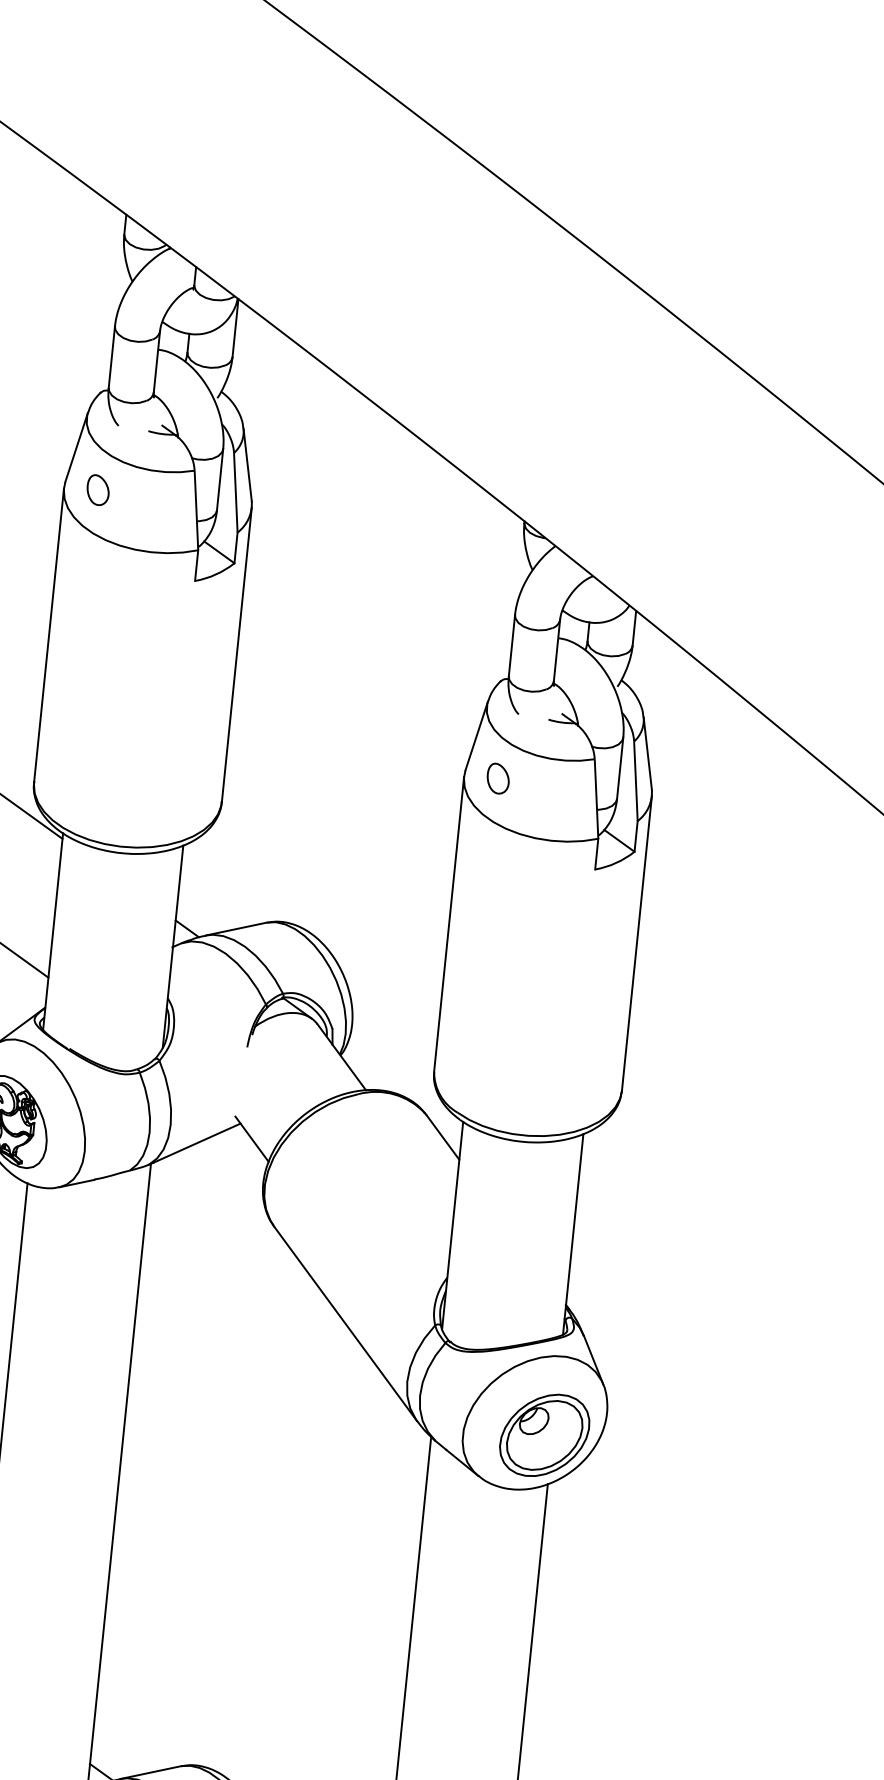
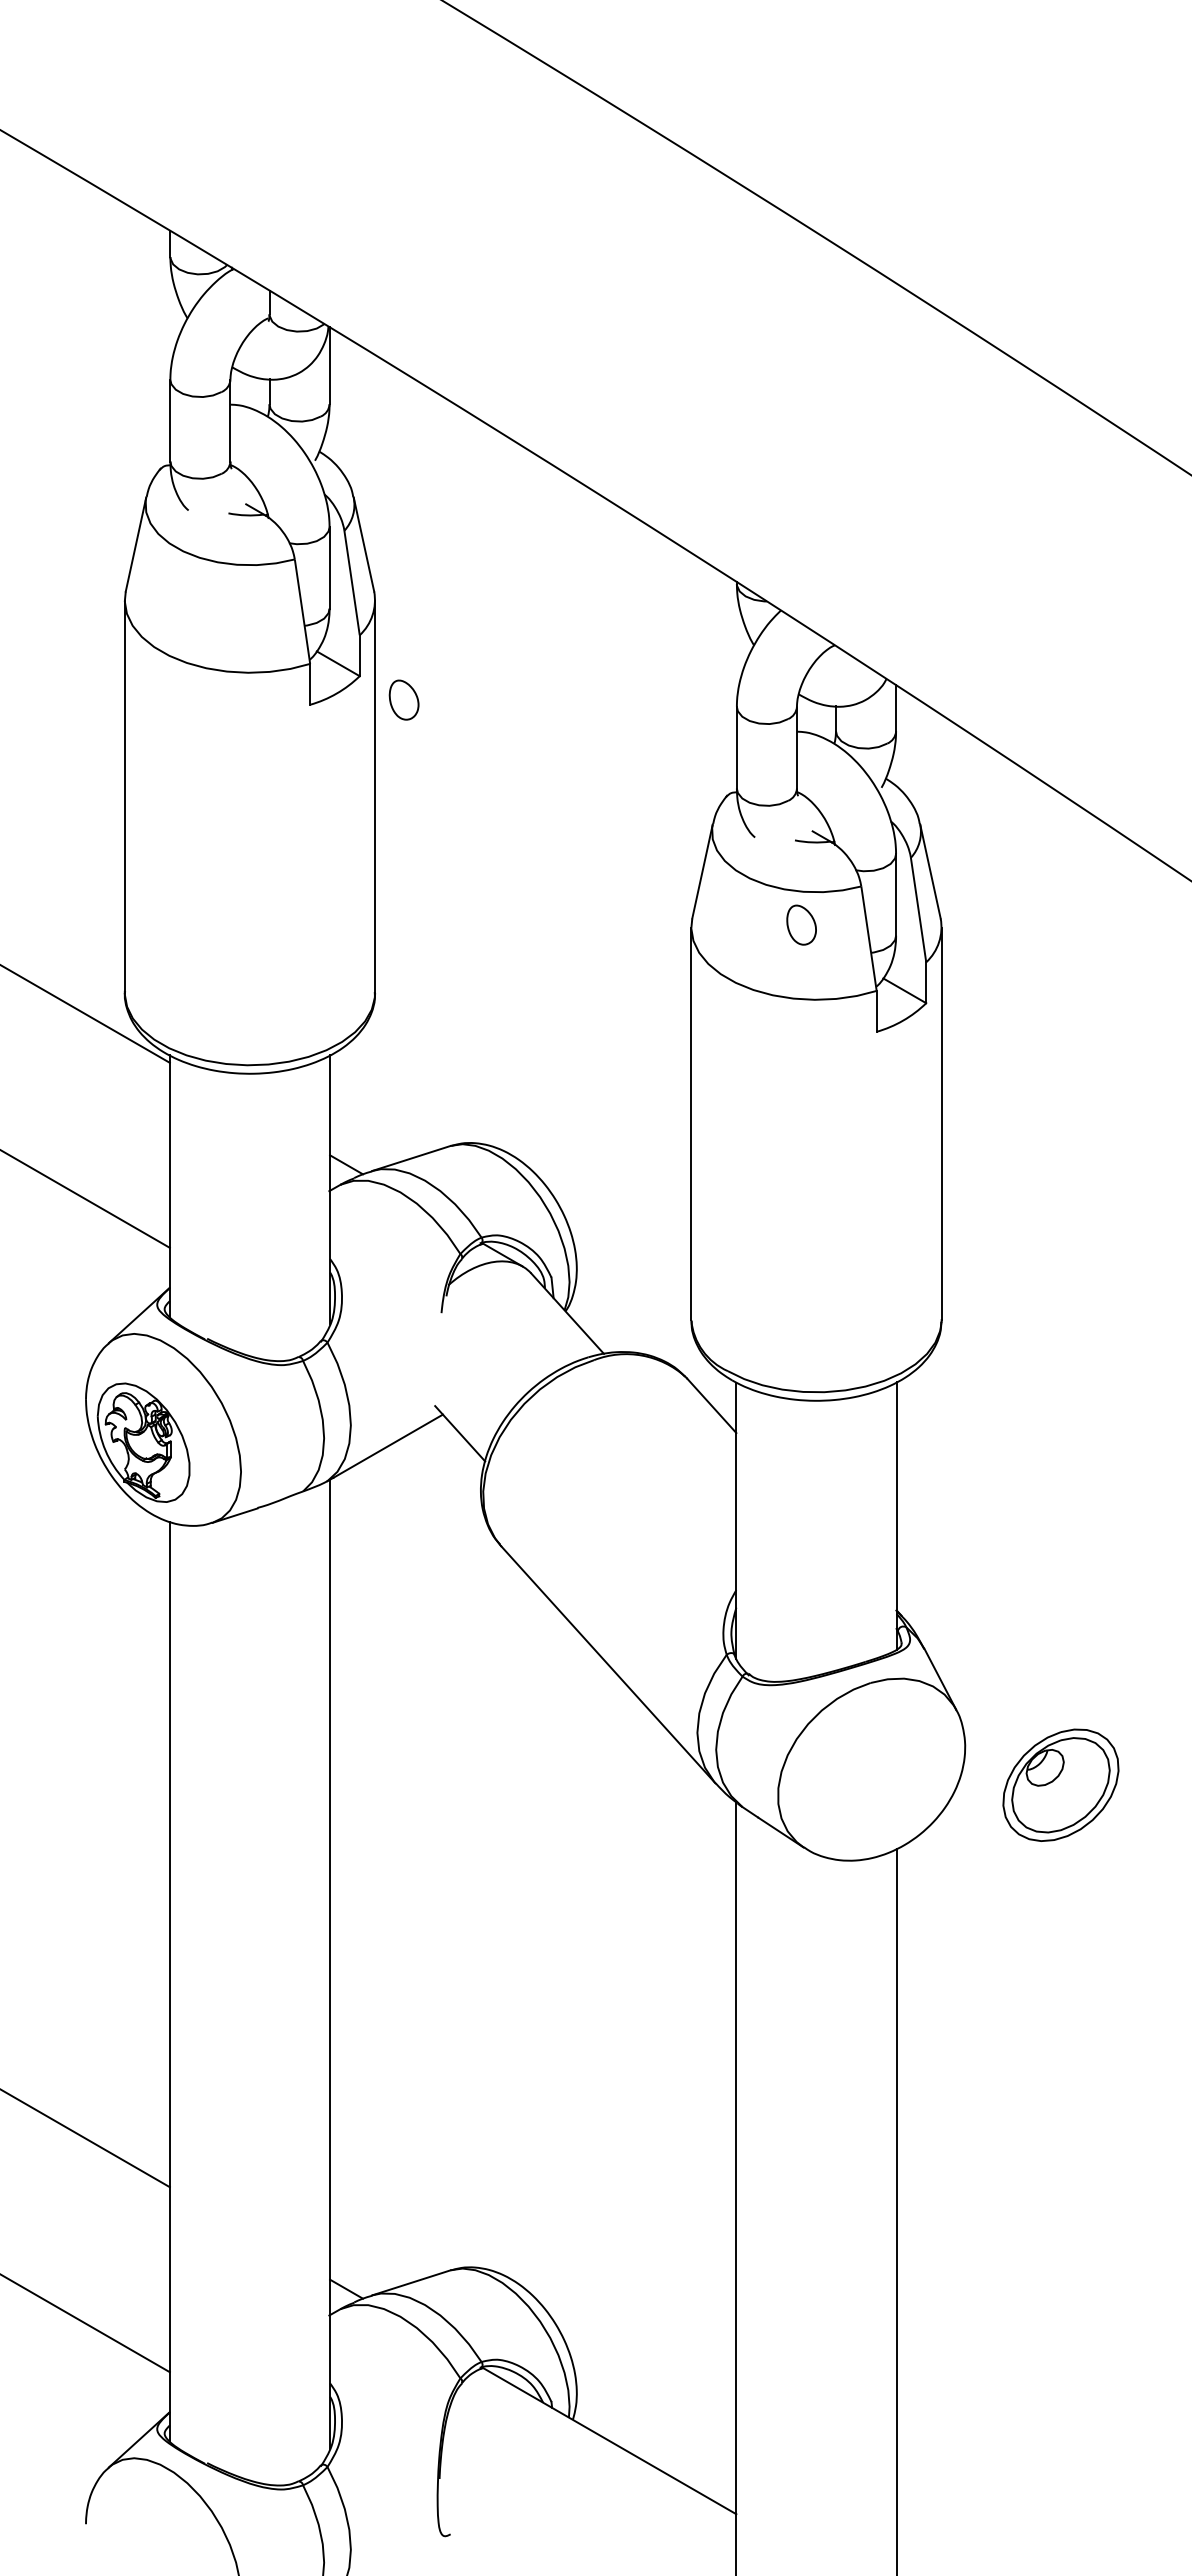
part: (97, 489) -> (403, 699), moved
part: (498, 778) -> (801, 924), moved
part: (544, 1434) -> (1060, 1784), moved

